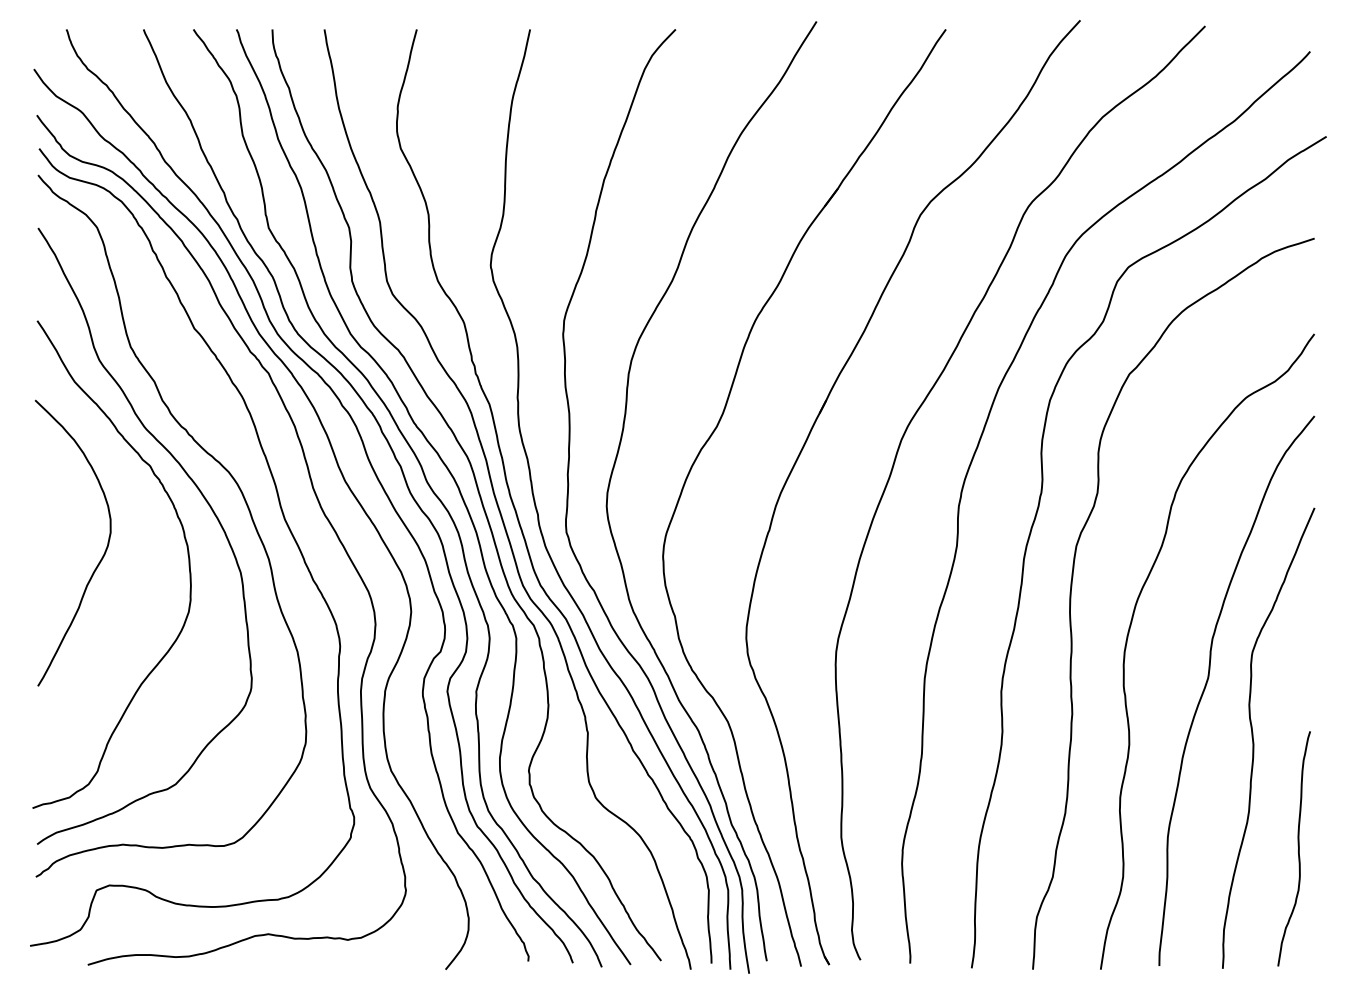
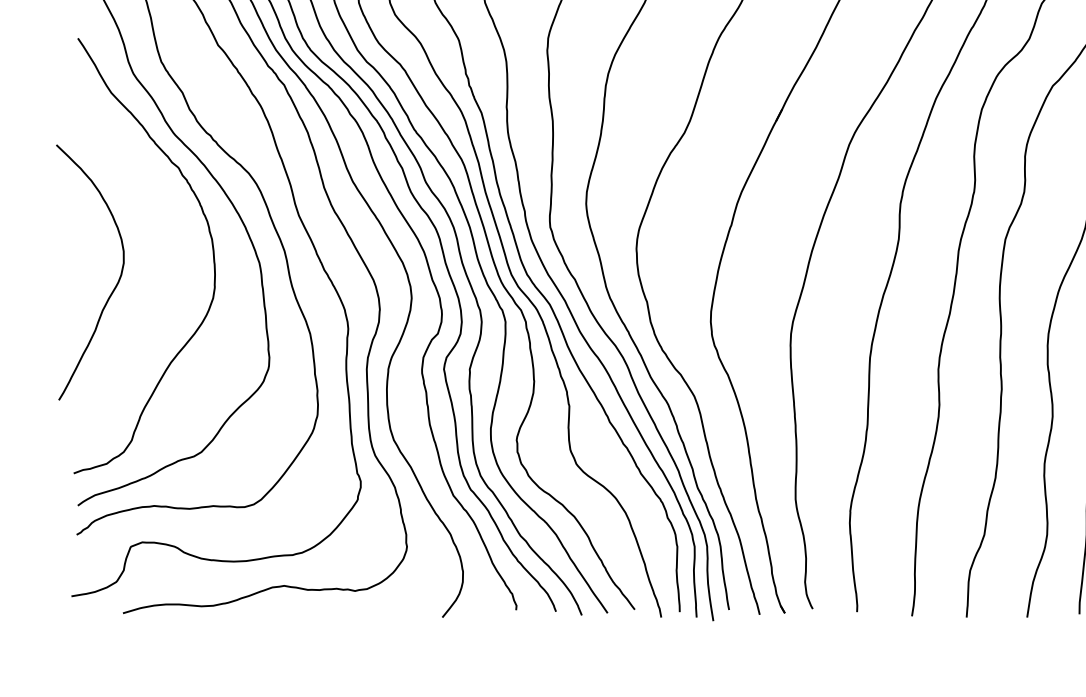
curve: (101, 557) -> (115, 285), moved

